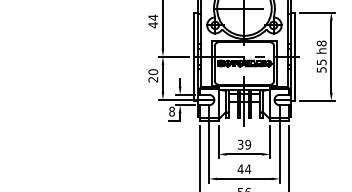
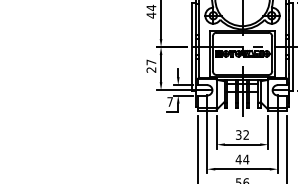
text: (153, 72) -> (151, 62), 20 -> 27
text: (171, 111) -> (169, 101), 8 -> 7
text: (248, 144) -> (246, 134), 39 -> 32

